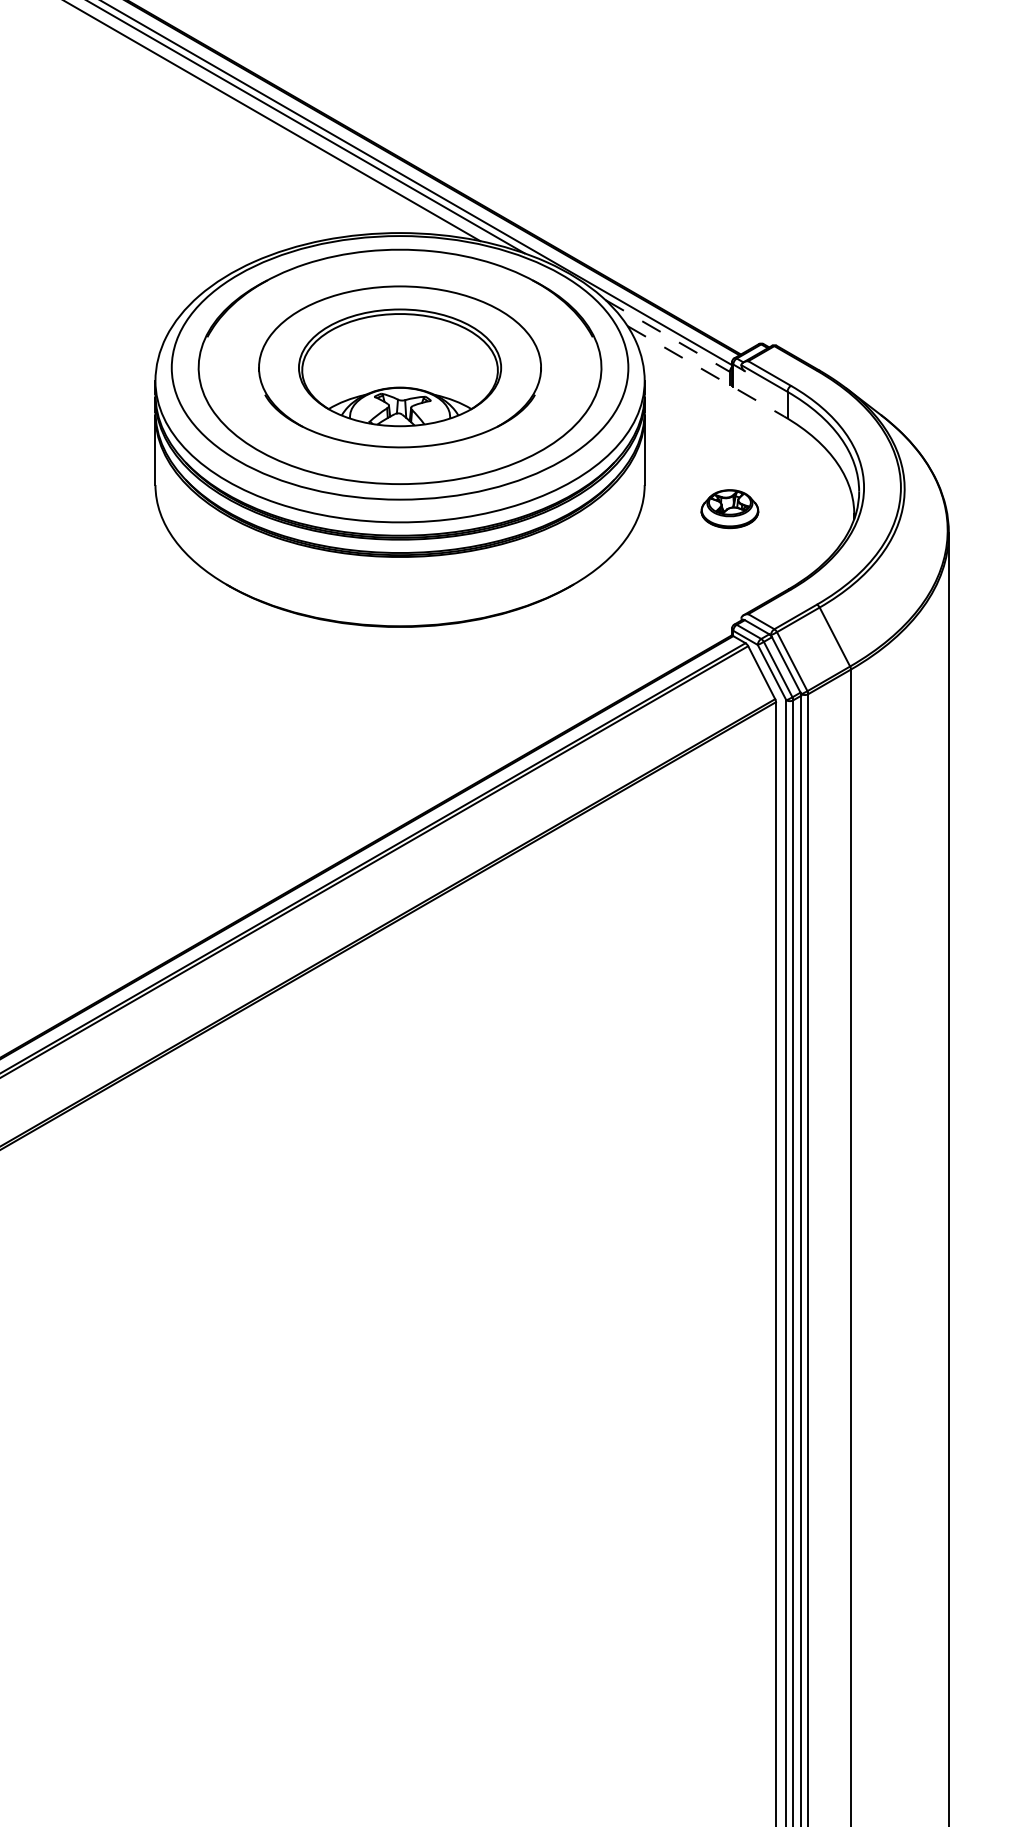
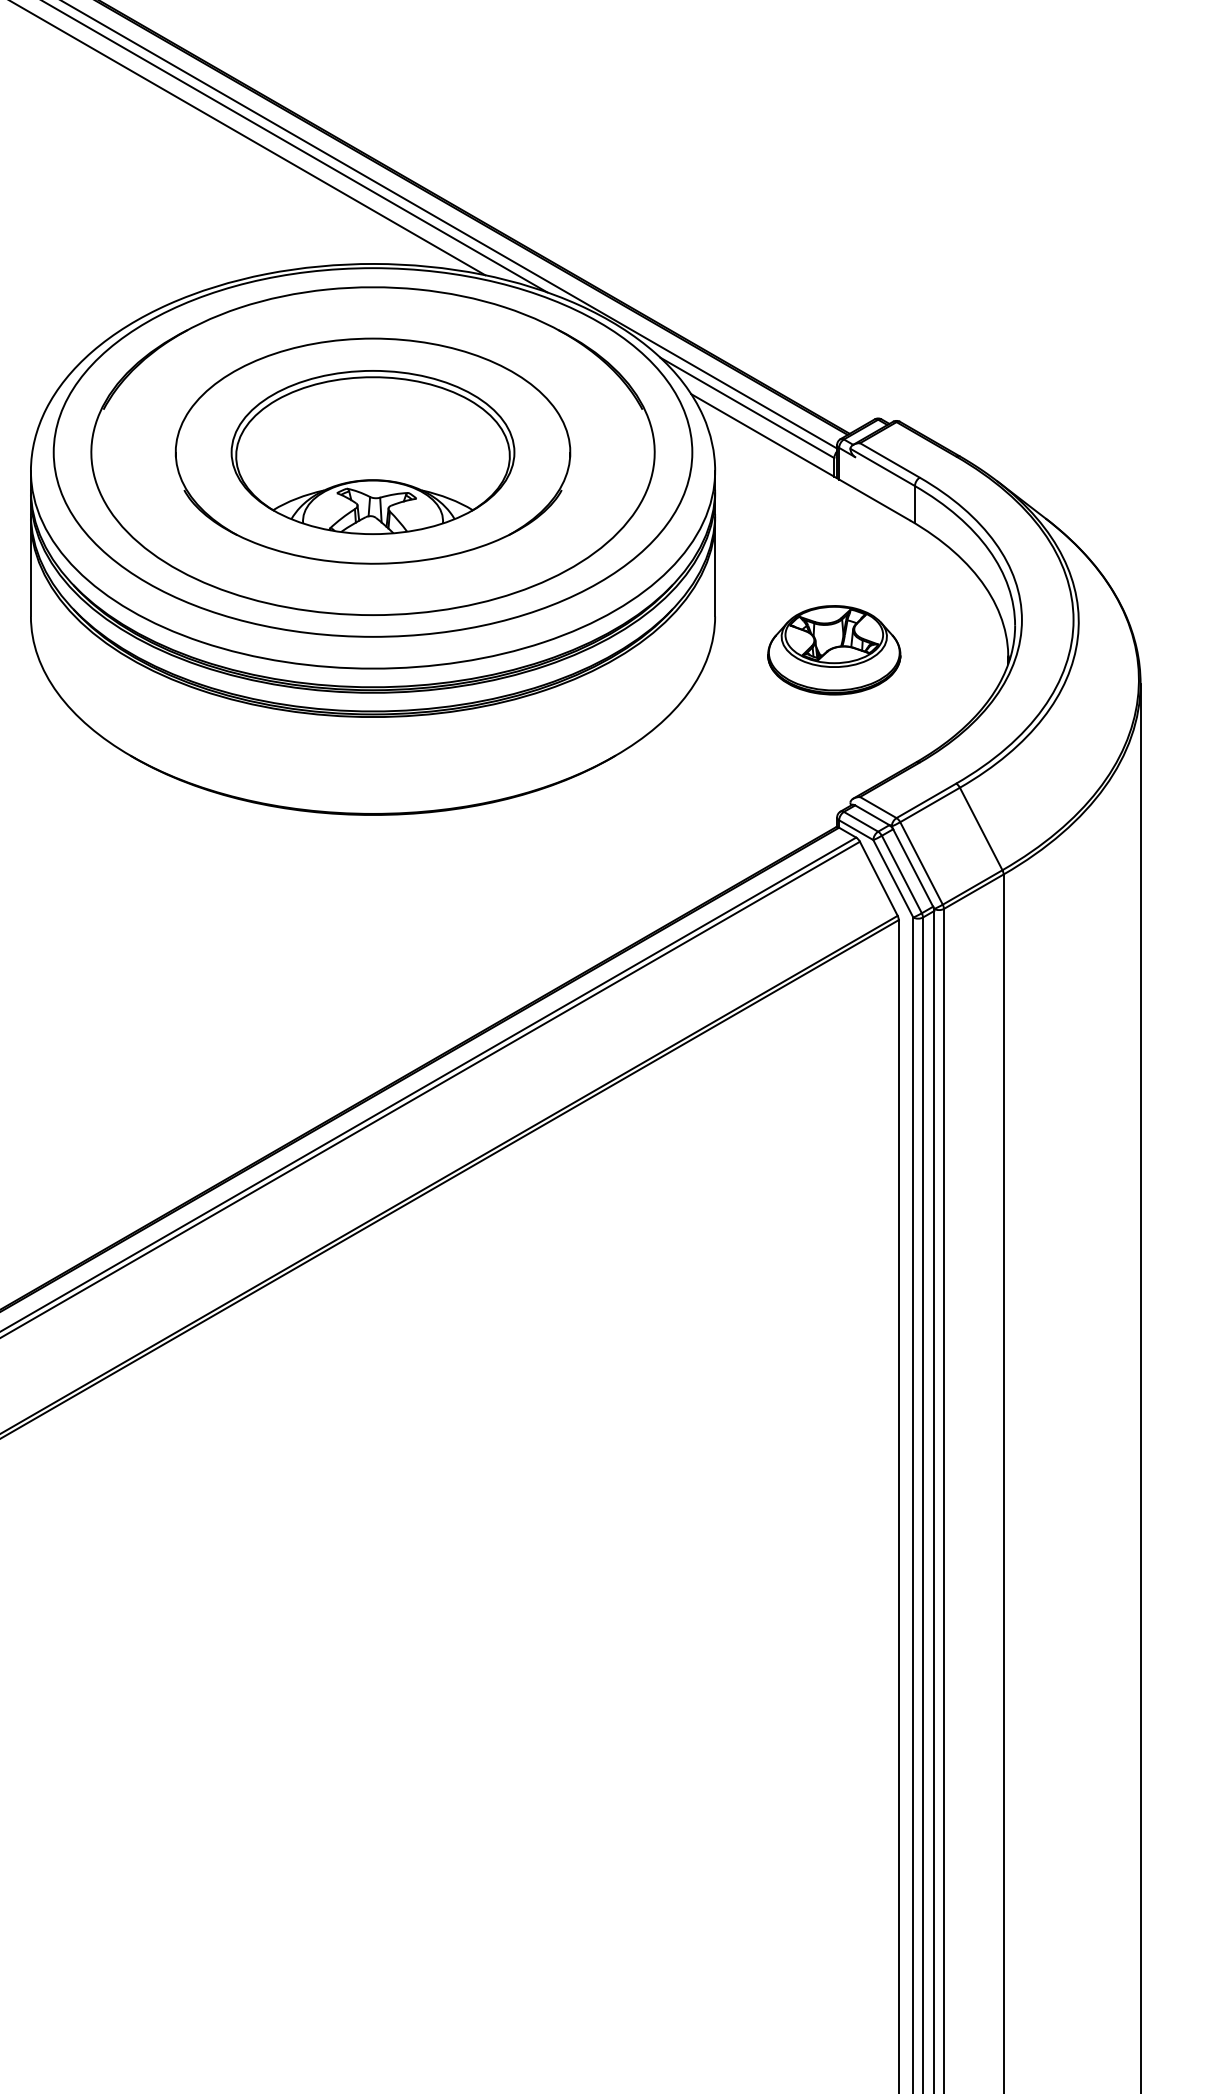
line: (667, 335) -> (747, 407), dashed -> solid
line: (706, 371) -> (801, 457), dashed -> solid
part: (729, 508) -> (833, 649), size x1.67

